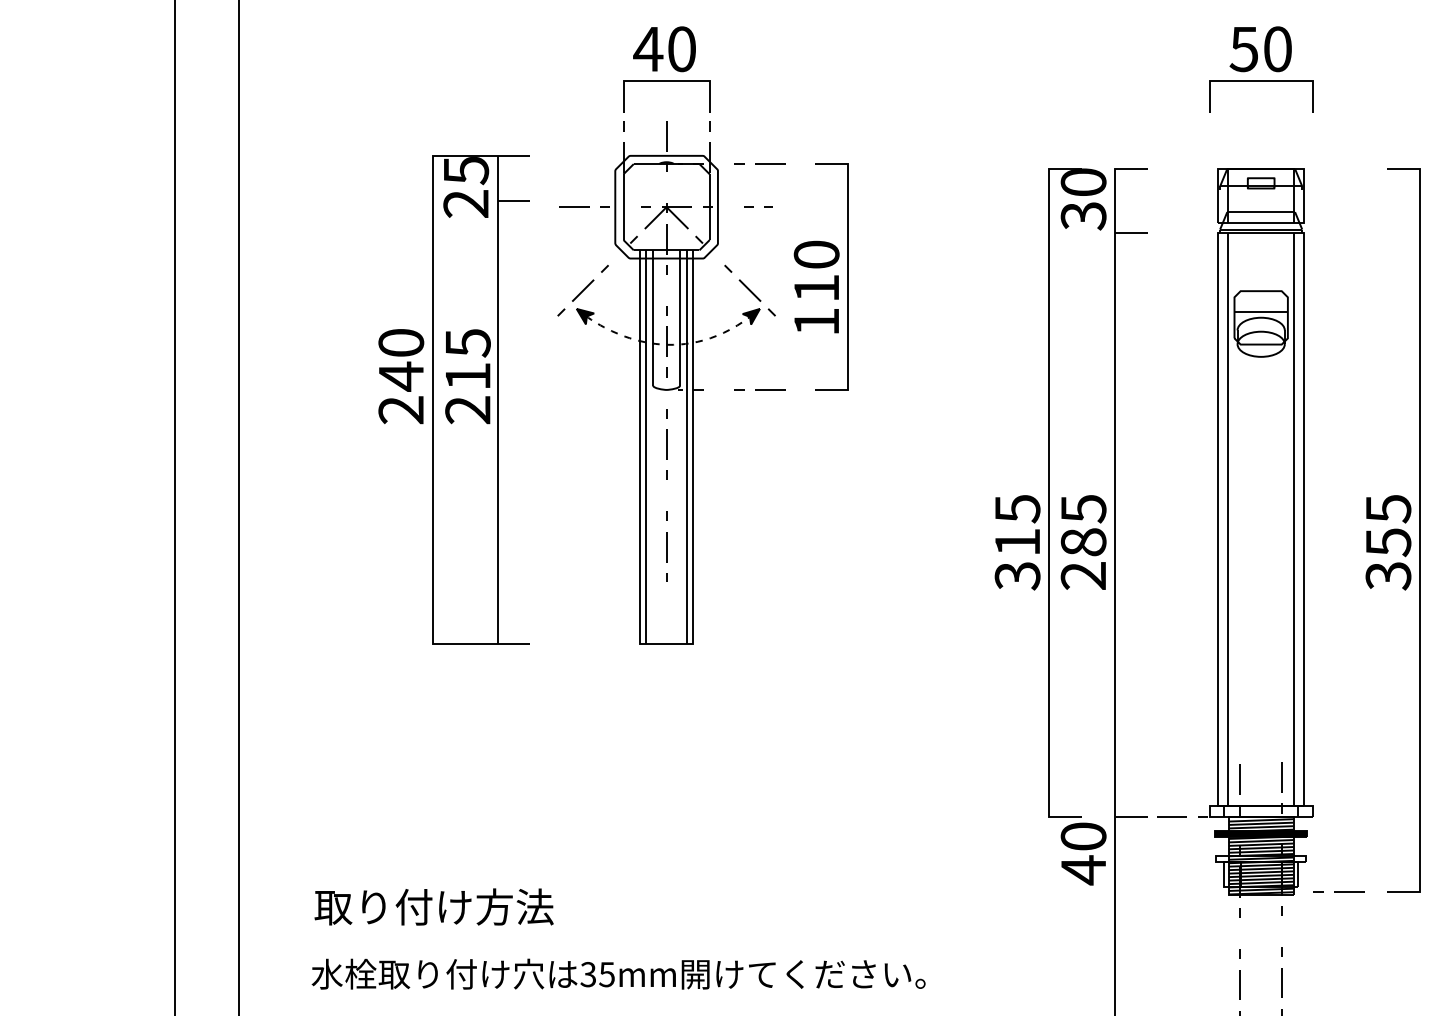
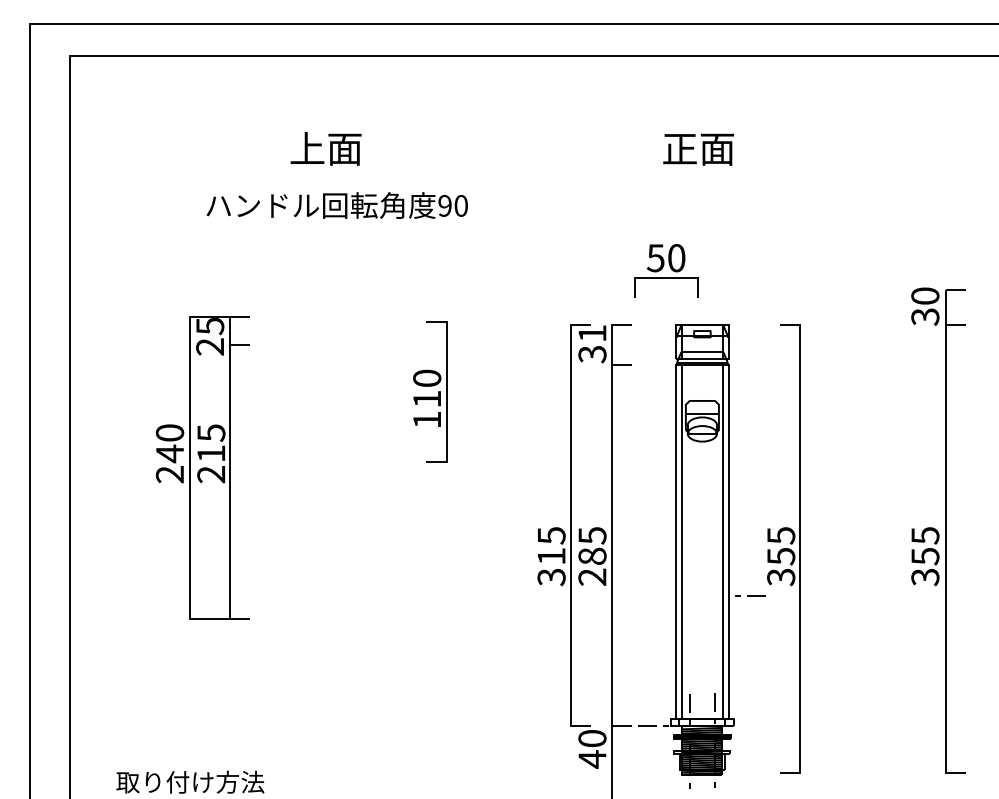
part: (1261, 69) -> (666, 270), moved
text: (1083, 182) -> (592, 333), 30 -> 31
part: (670, 335) -> (336, 428), removed
line: (1338, 891) -> (750, 595), moved

